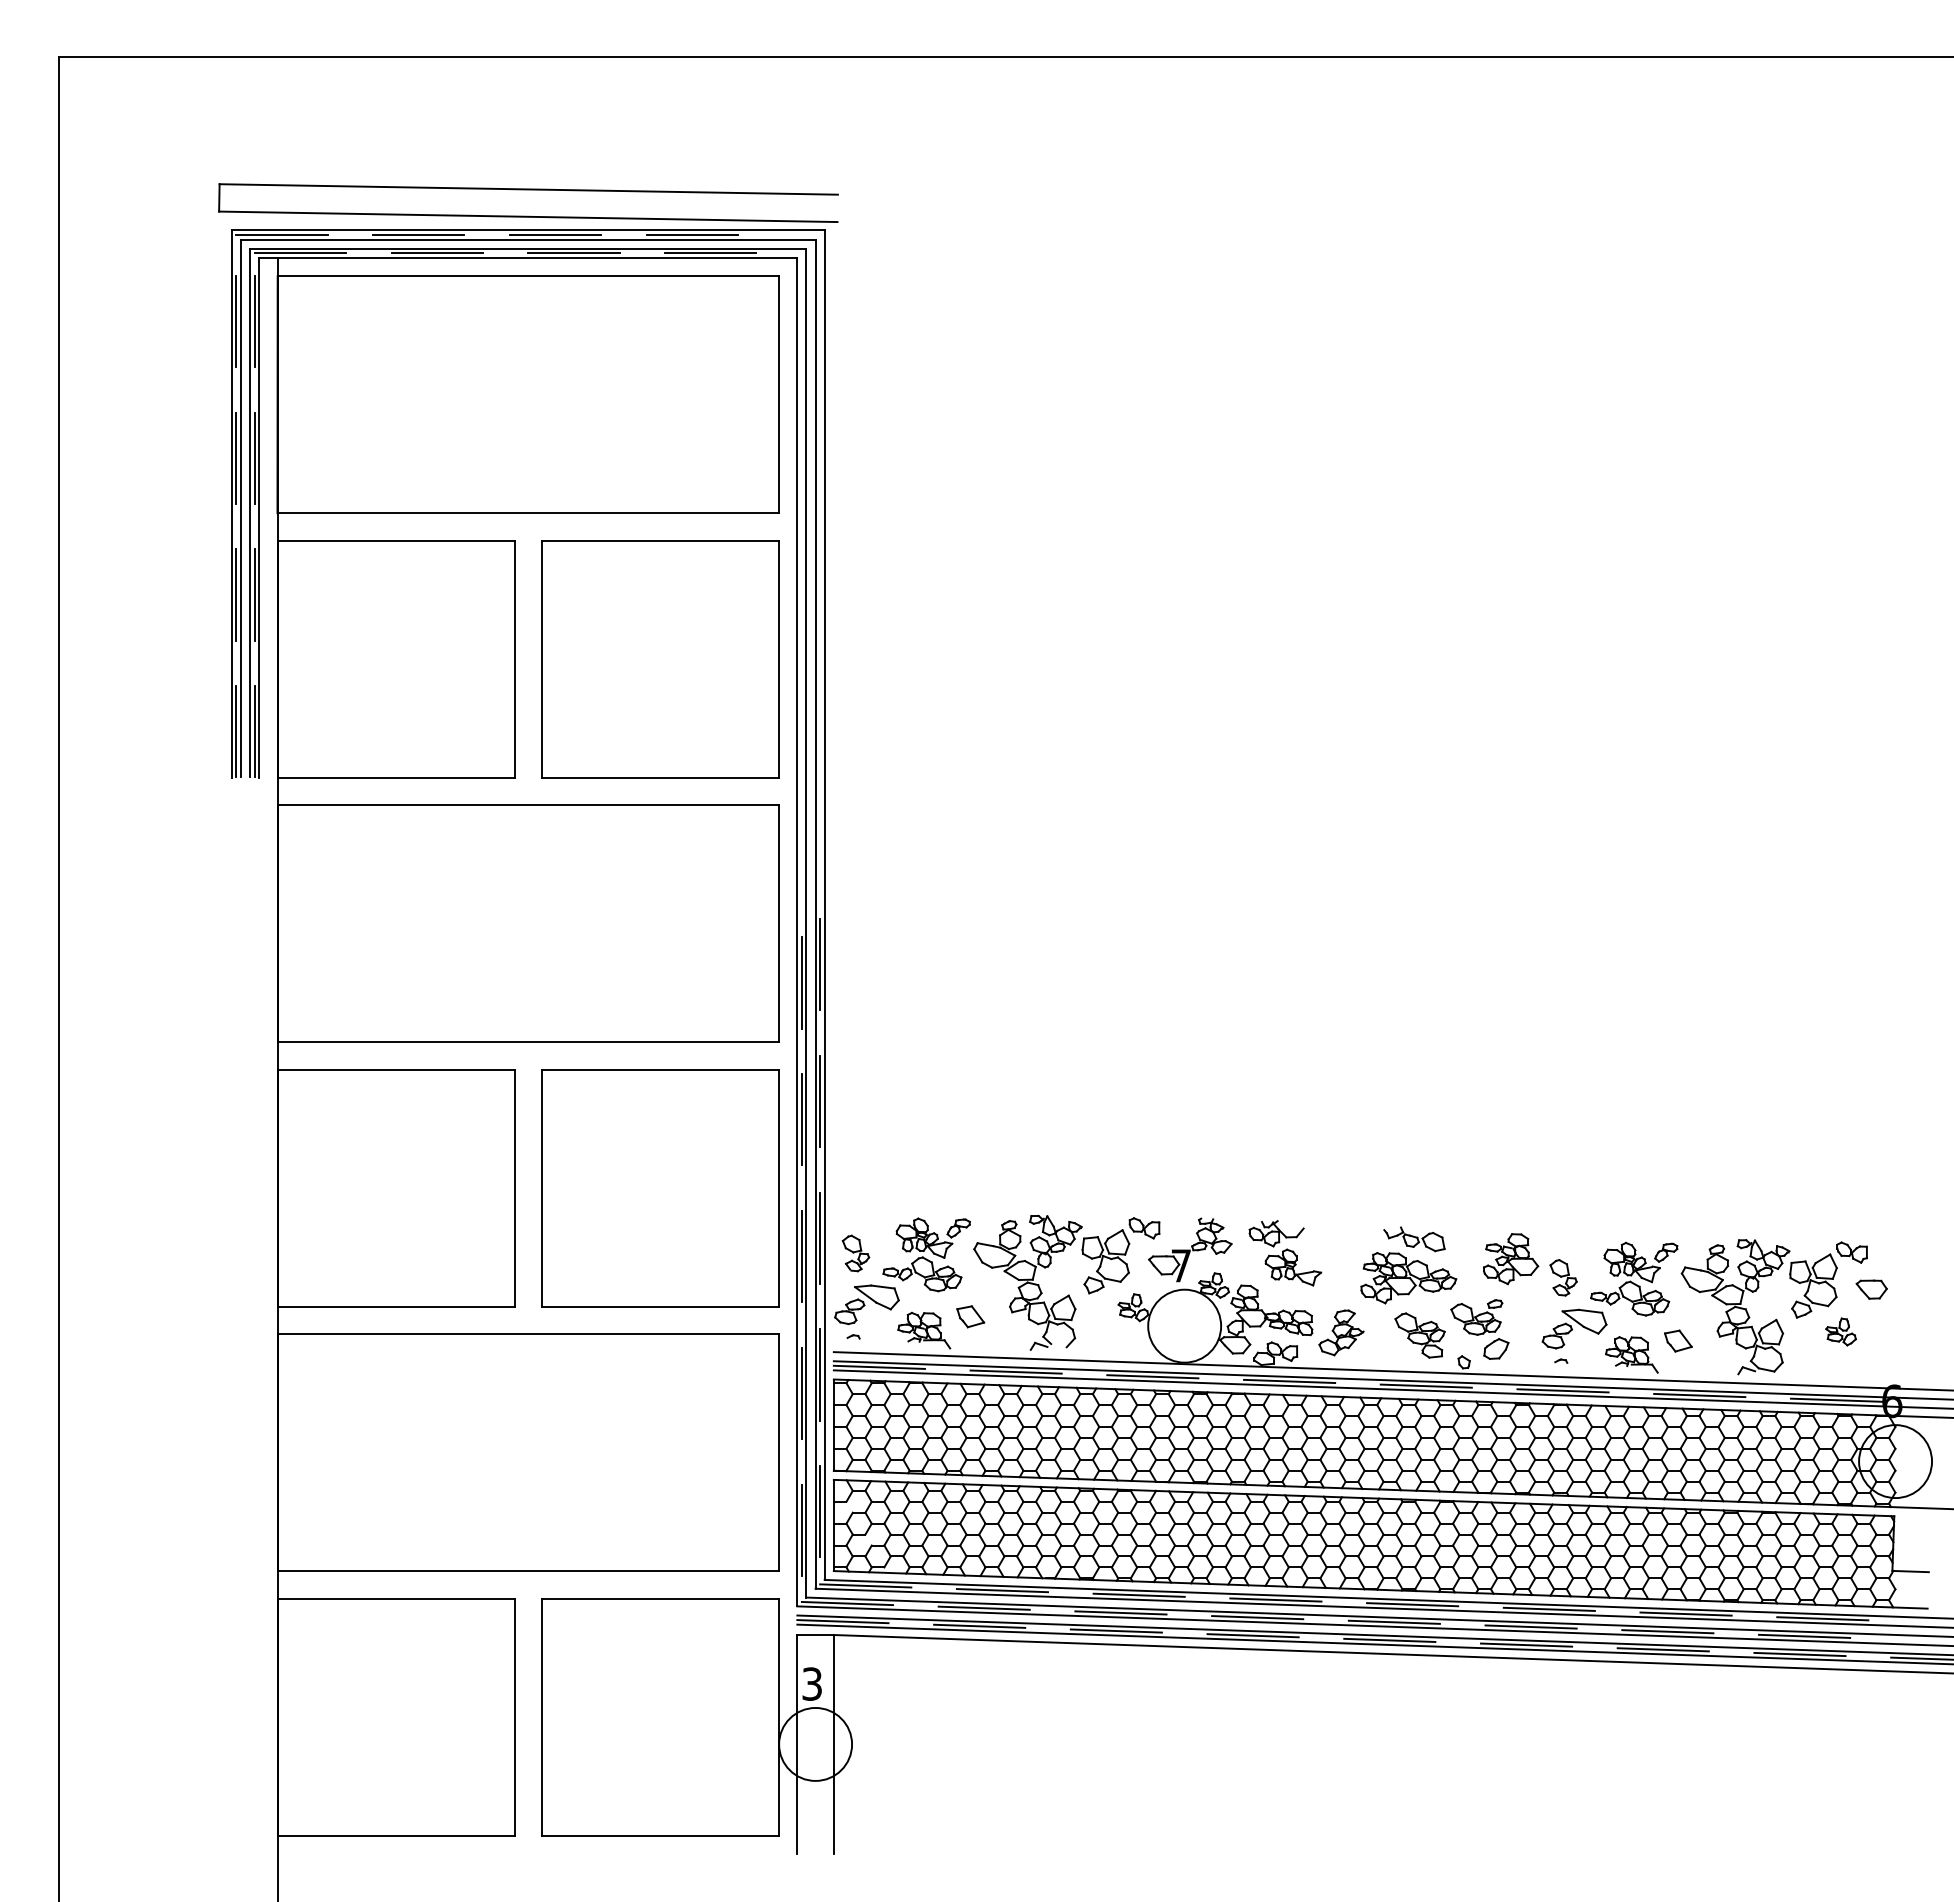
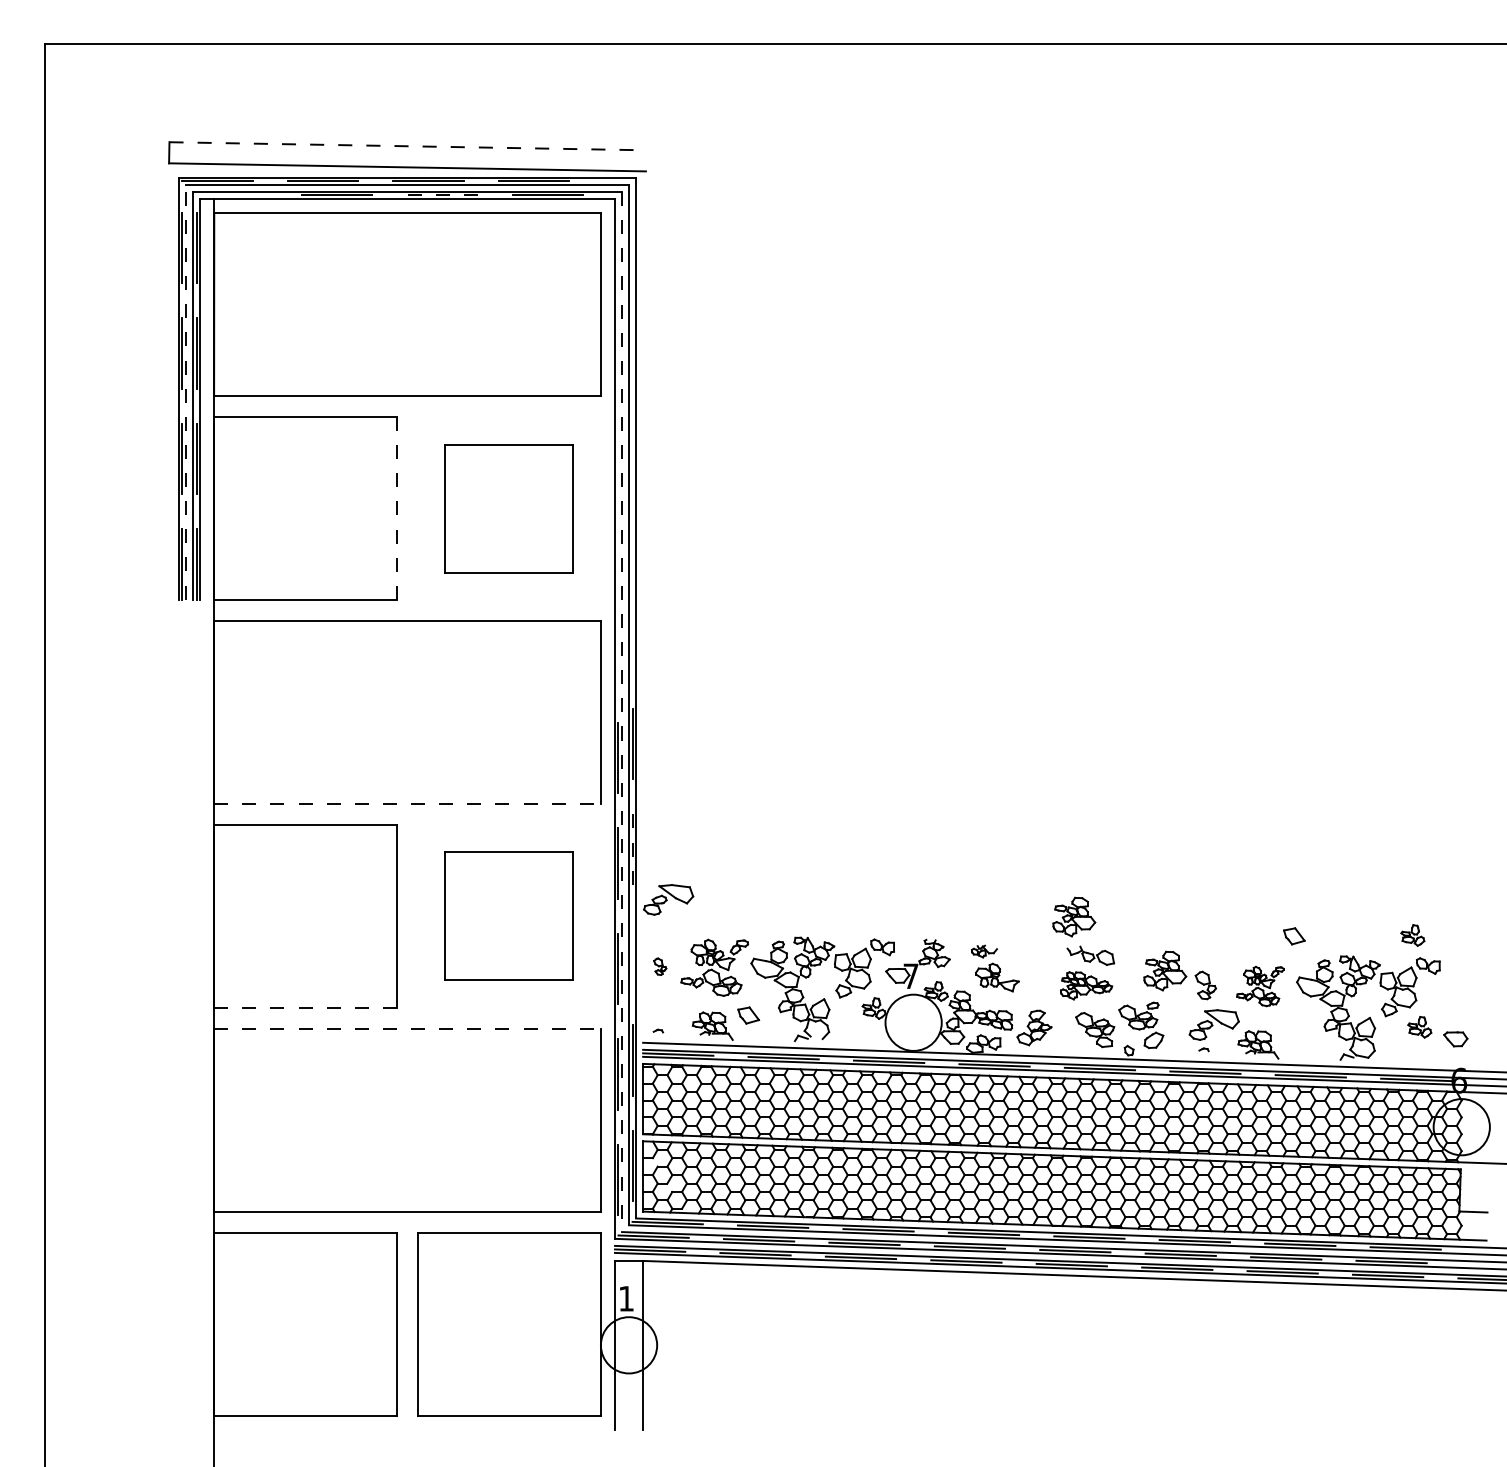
line: (529, 189) -> (408, 146), solid -> dashed
line: (299, 253) -> (231, 195), removed
line: (573, 253) -> (442, 195), solid -> dashed
line: (241, 508) -> (186, 392), solid -> dashed
line: (514, 659) -> (396, 508), solid -> dashed
part: (660, 659) -> (509, 508), size x0.7
line: (806, 923) -> (622, 712), solid -> dashed
line: (528, 1042) -> (407, 804), solid -> dashed
line: (820, 1101) -> (632, 849), solid -> dashed
part: (660, 1188) -> (509, 916), size x0.7
part: (1393, 1189) -> (1074, 917), added
part: (1831, 1212) -> (1412, 935), added
part: (1276, 1233) -> (984, 951), size x0.6
line: (820, 1237) -> (632, 954), removed
part: (855, 1253) -> (659, 966), size x0.6
part: (1408, 1278) -> (1086, 986), size x0.7
part: (1634, 1278) -> (1260, 986), size x0.7
part: (1871, 1289) -> (1455, 1039), moved
part: (866, 1304) -> (668, 899), moved
line: (396, 1306) -> (305, 1007), solid -> dashed
line: (528, 1334) -> (407, 1029), solid -> dashed
part: (1678, 1340) -> (1294, 935), moved
text: (811, 1683) -> (625, 1298), 3 -> 1

